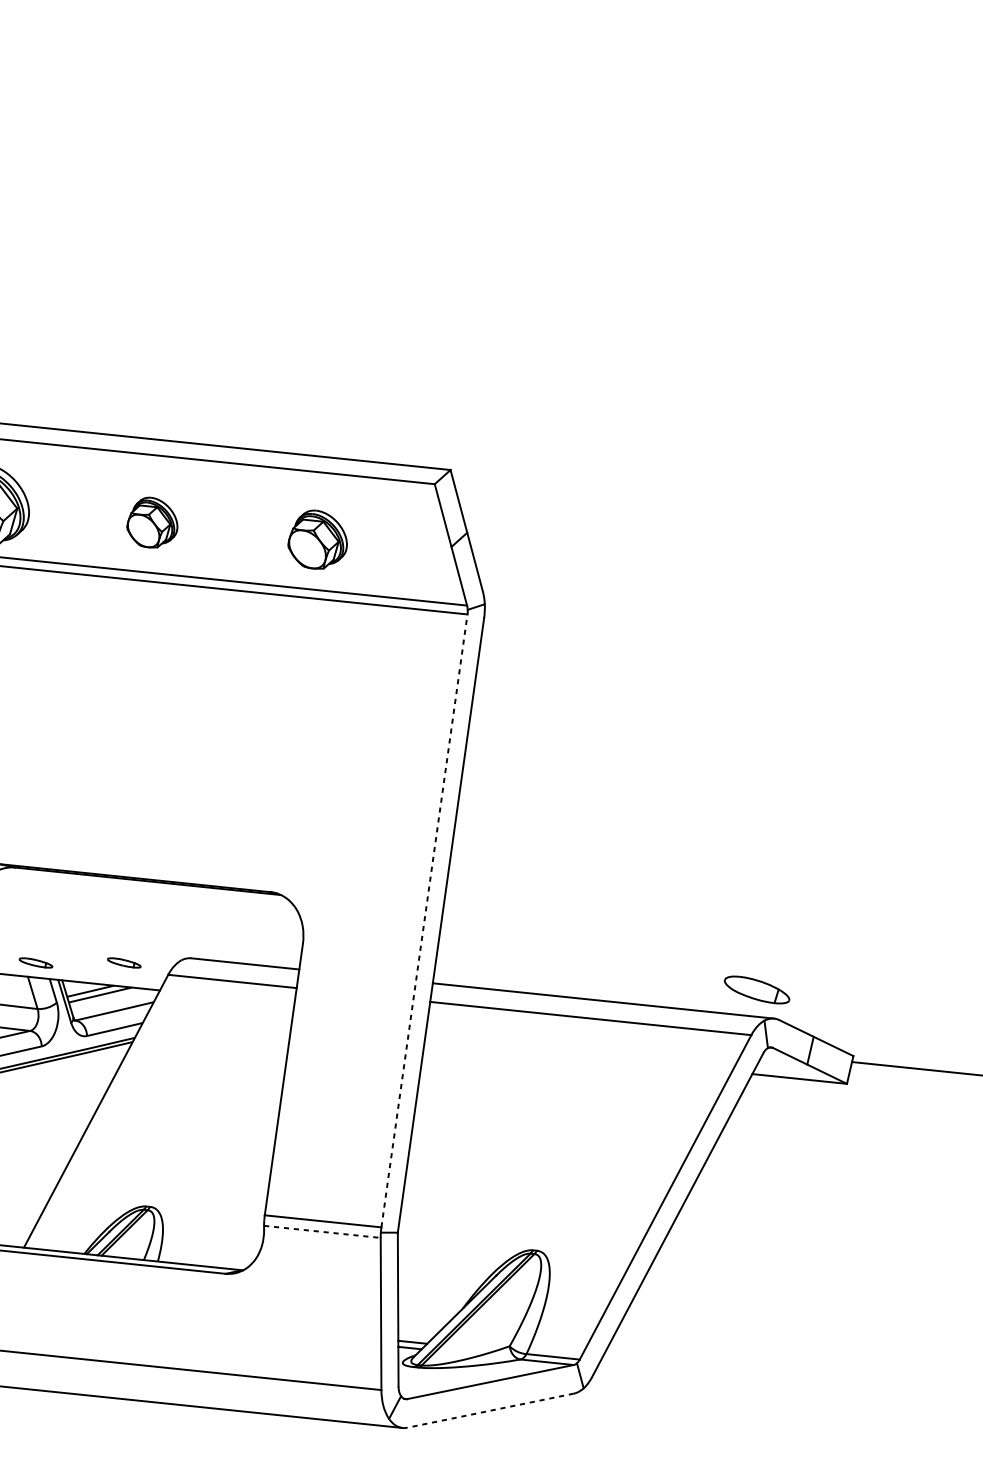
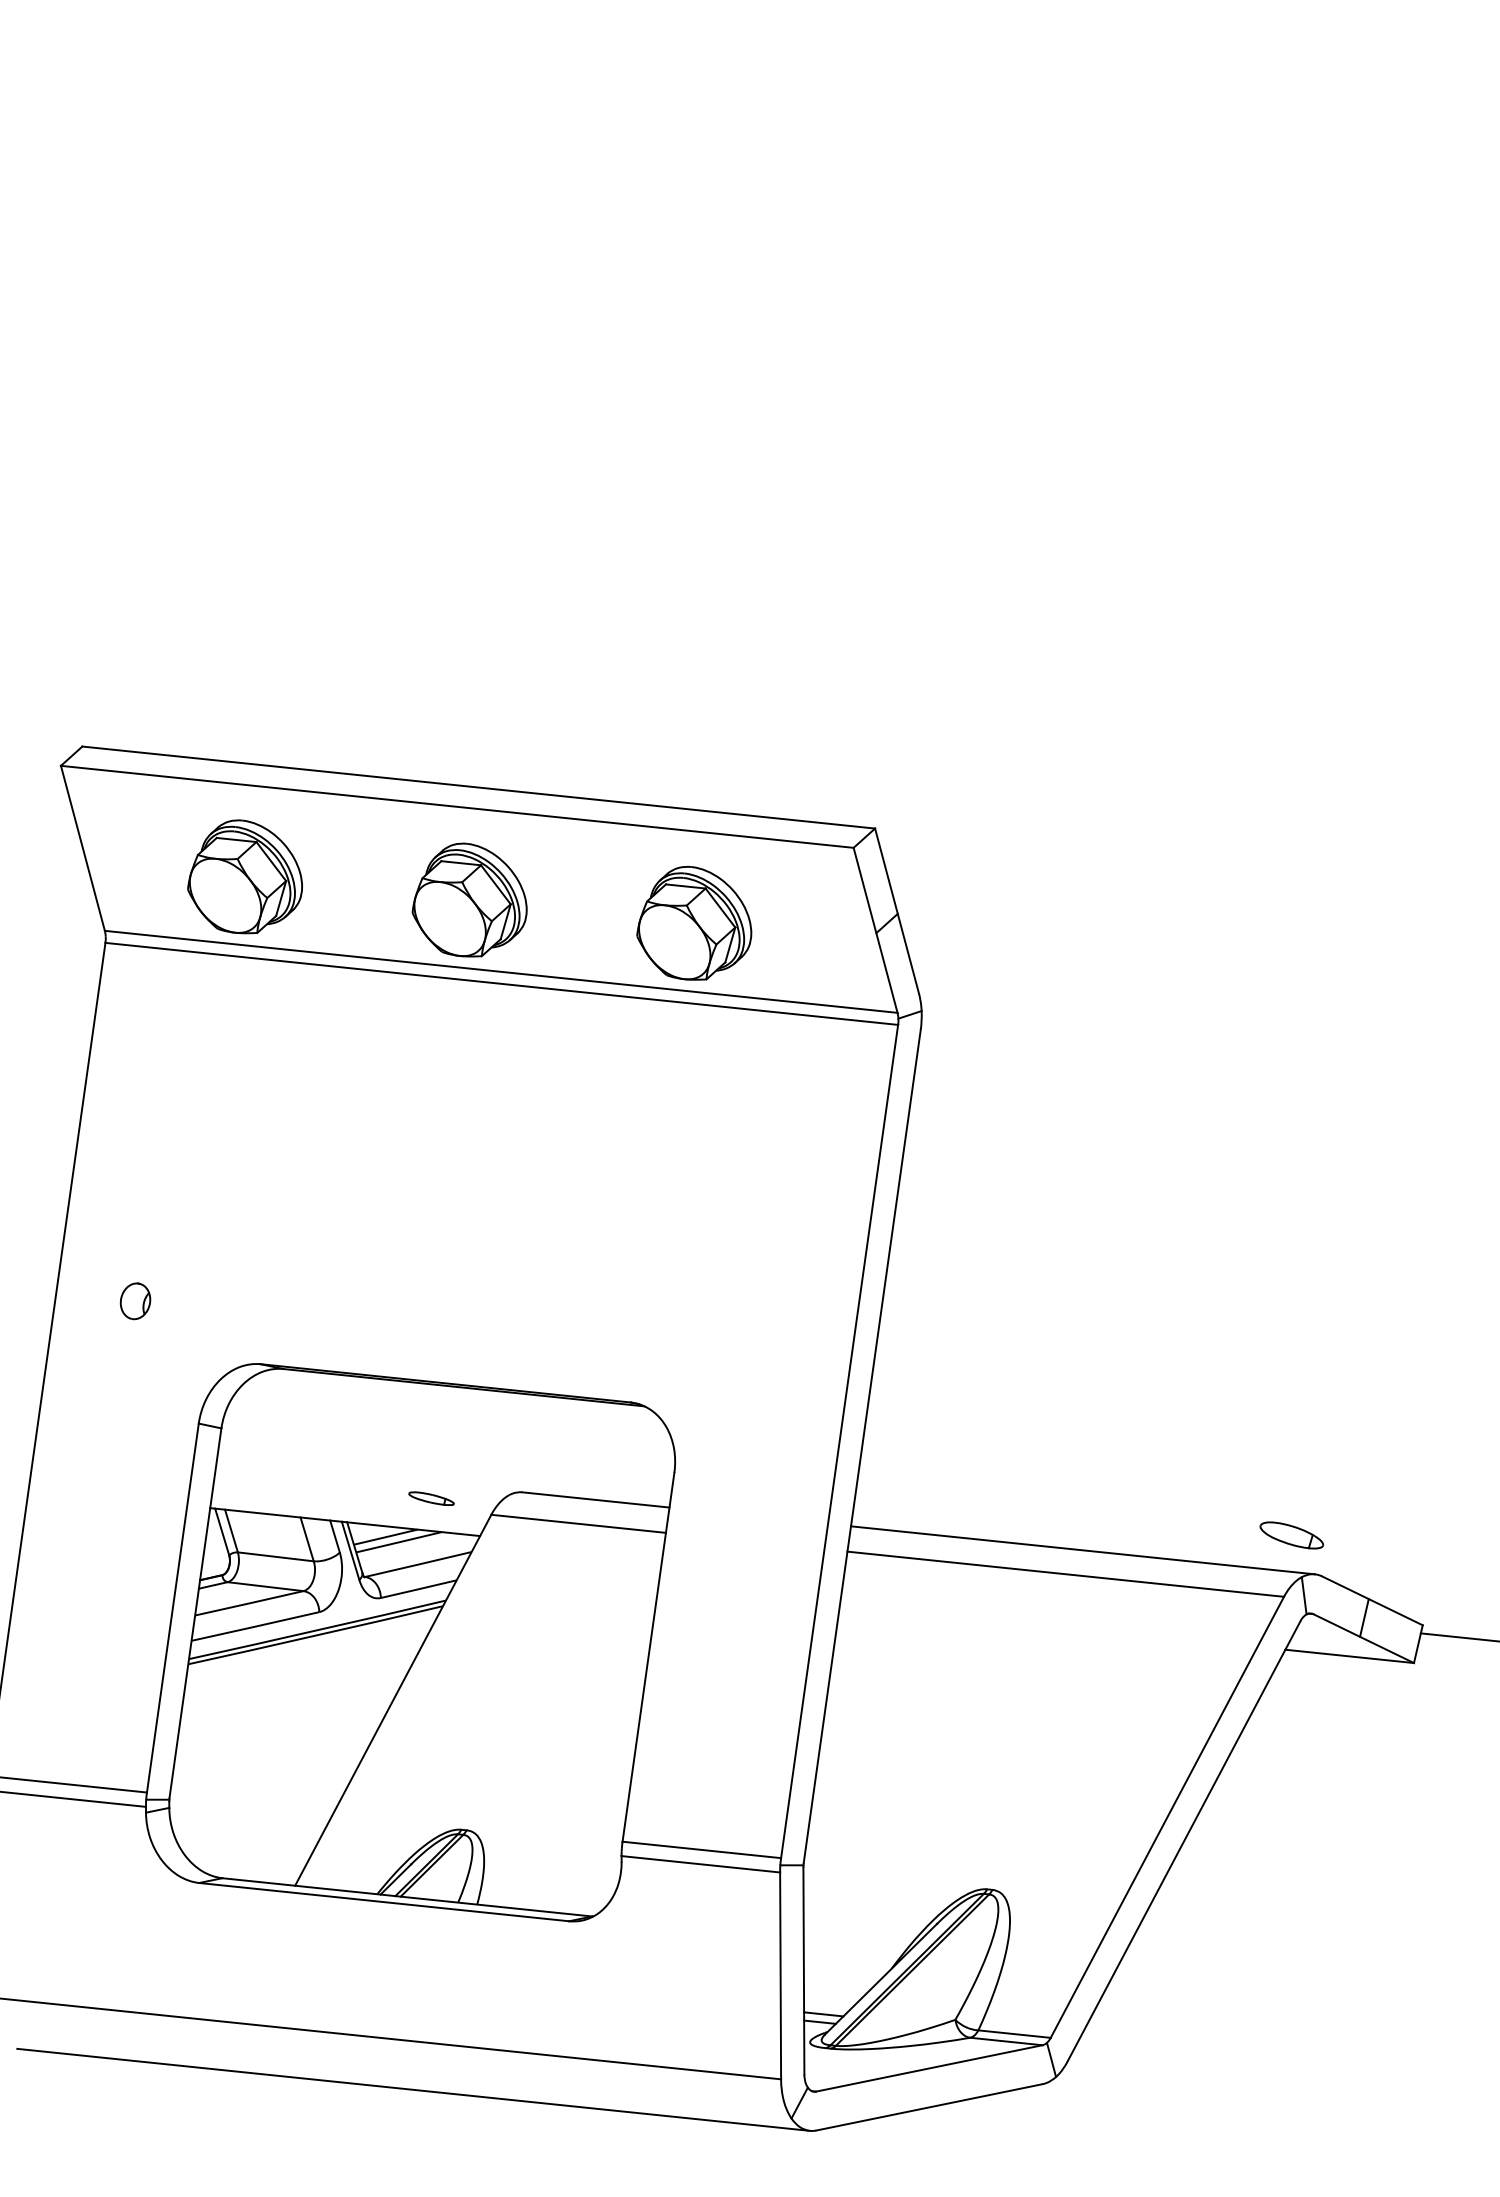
part: (152, 522) -> (469, 899), size x1.67
part: (317, 539) -> (694, 922), size x1.43
line: (424, 920) -> (839, 1441), dashed -> solid
part: (35, 962) -> (311, 1498), removed
part: (756, 990) -> (1291, 1535), size x0.71
line: (322, 1232) -> (700, 1864), dashed -> solid
line: (490, 1410) -> (929, 2107), dashed -> solid

